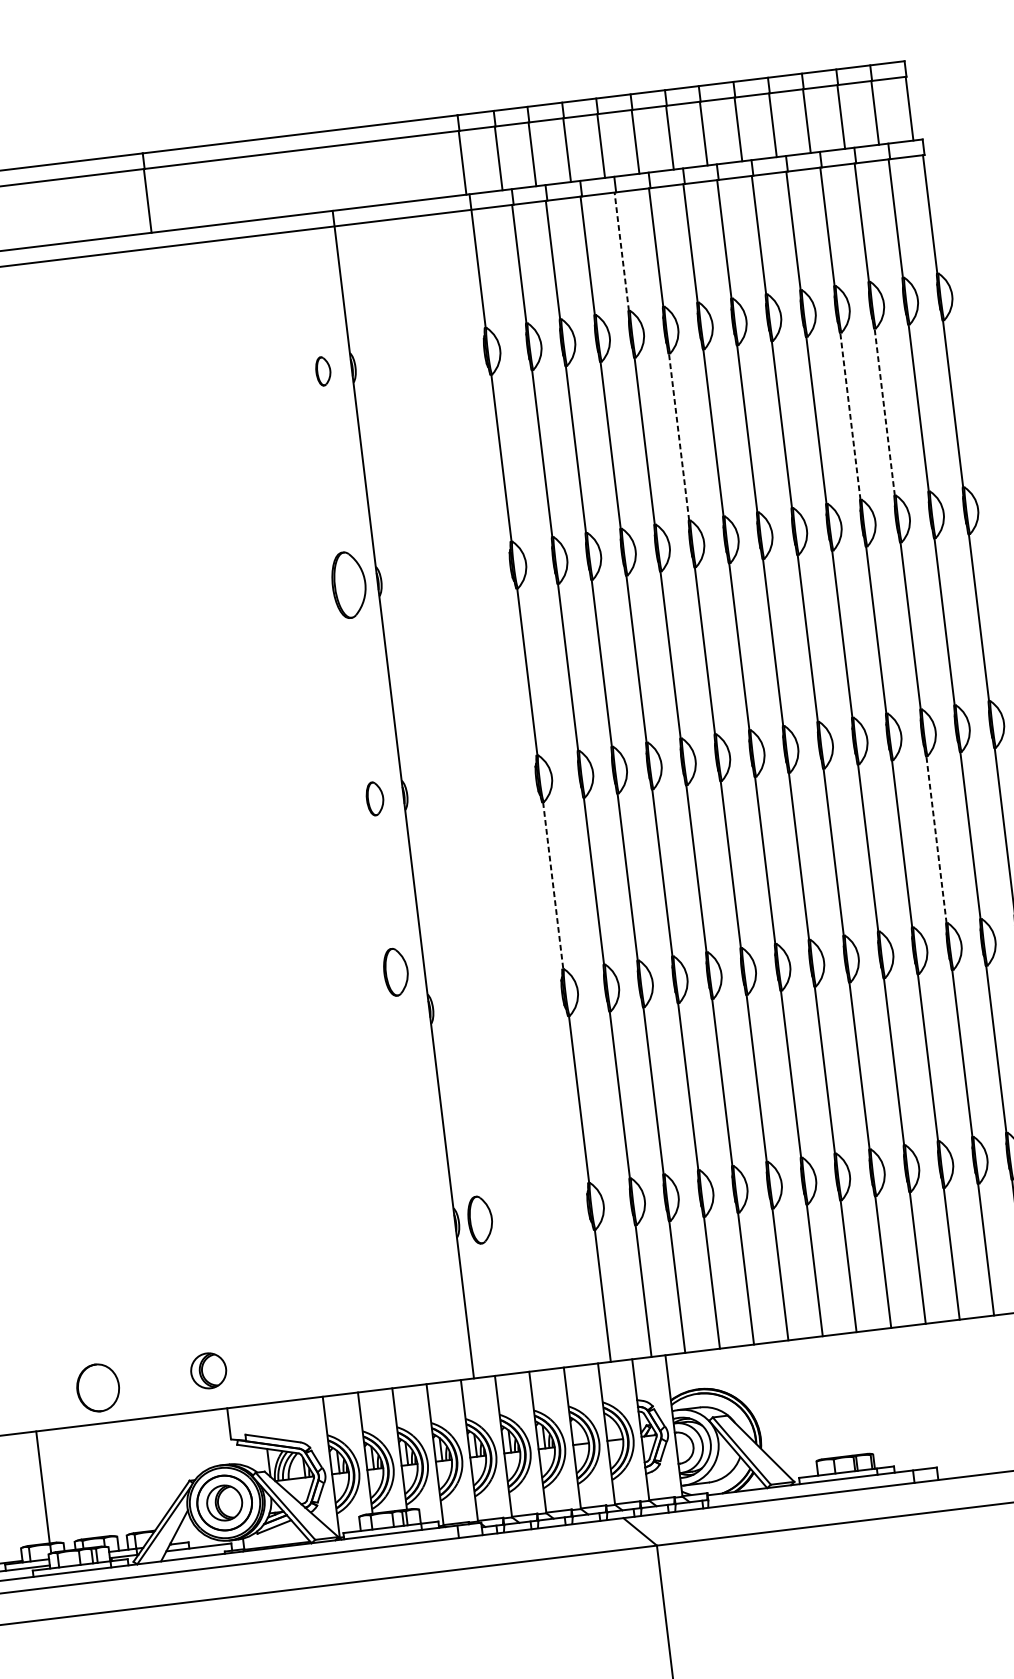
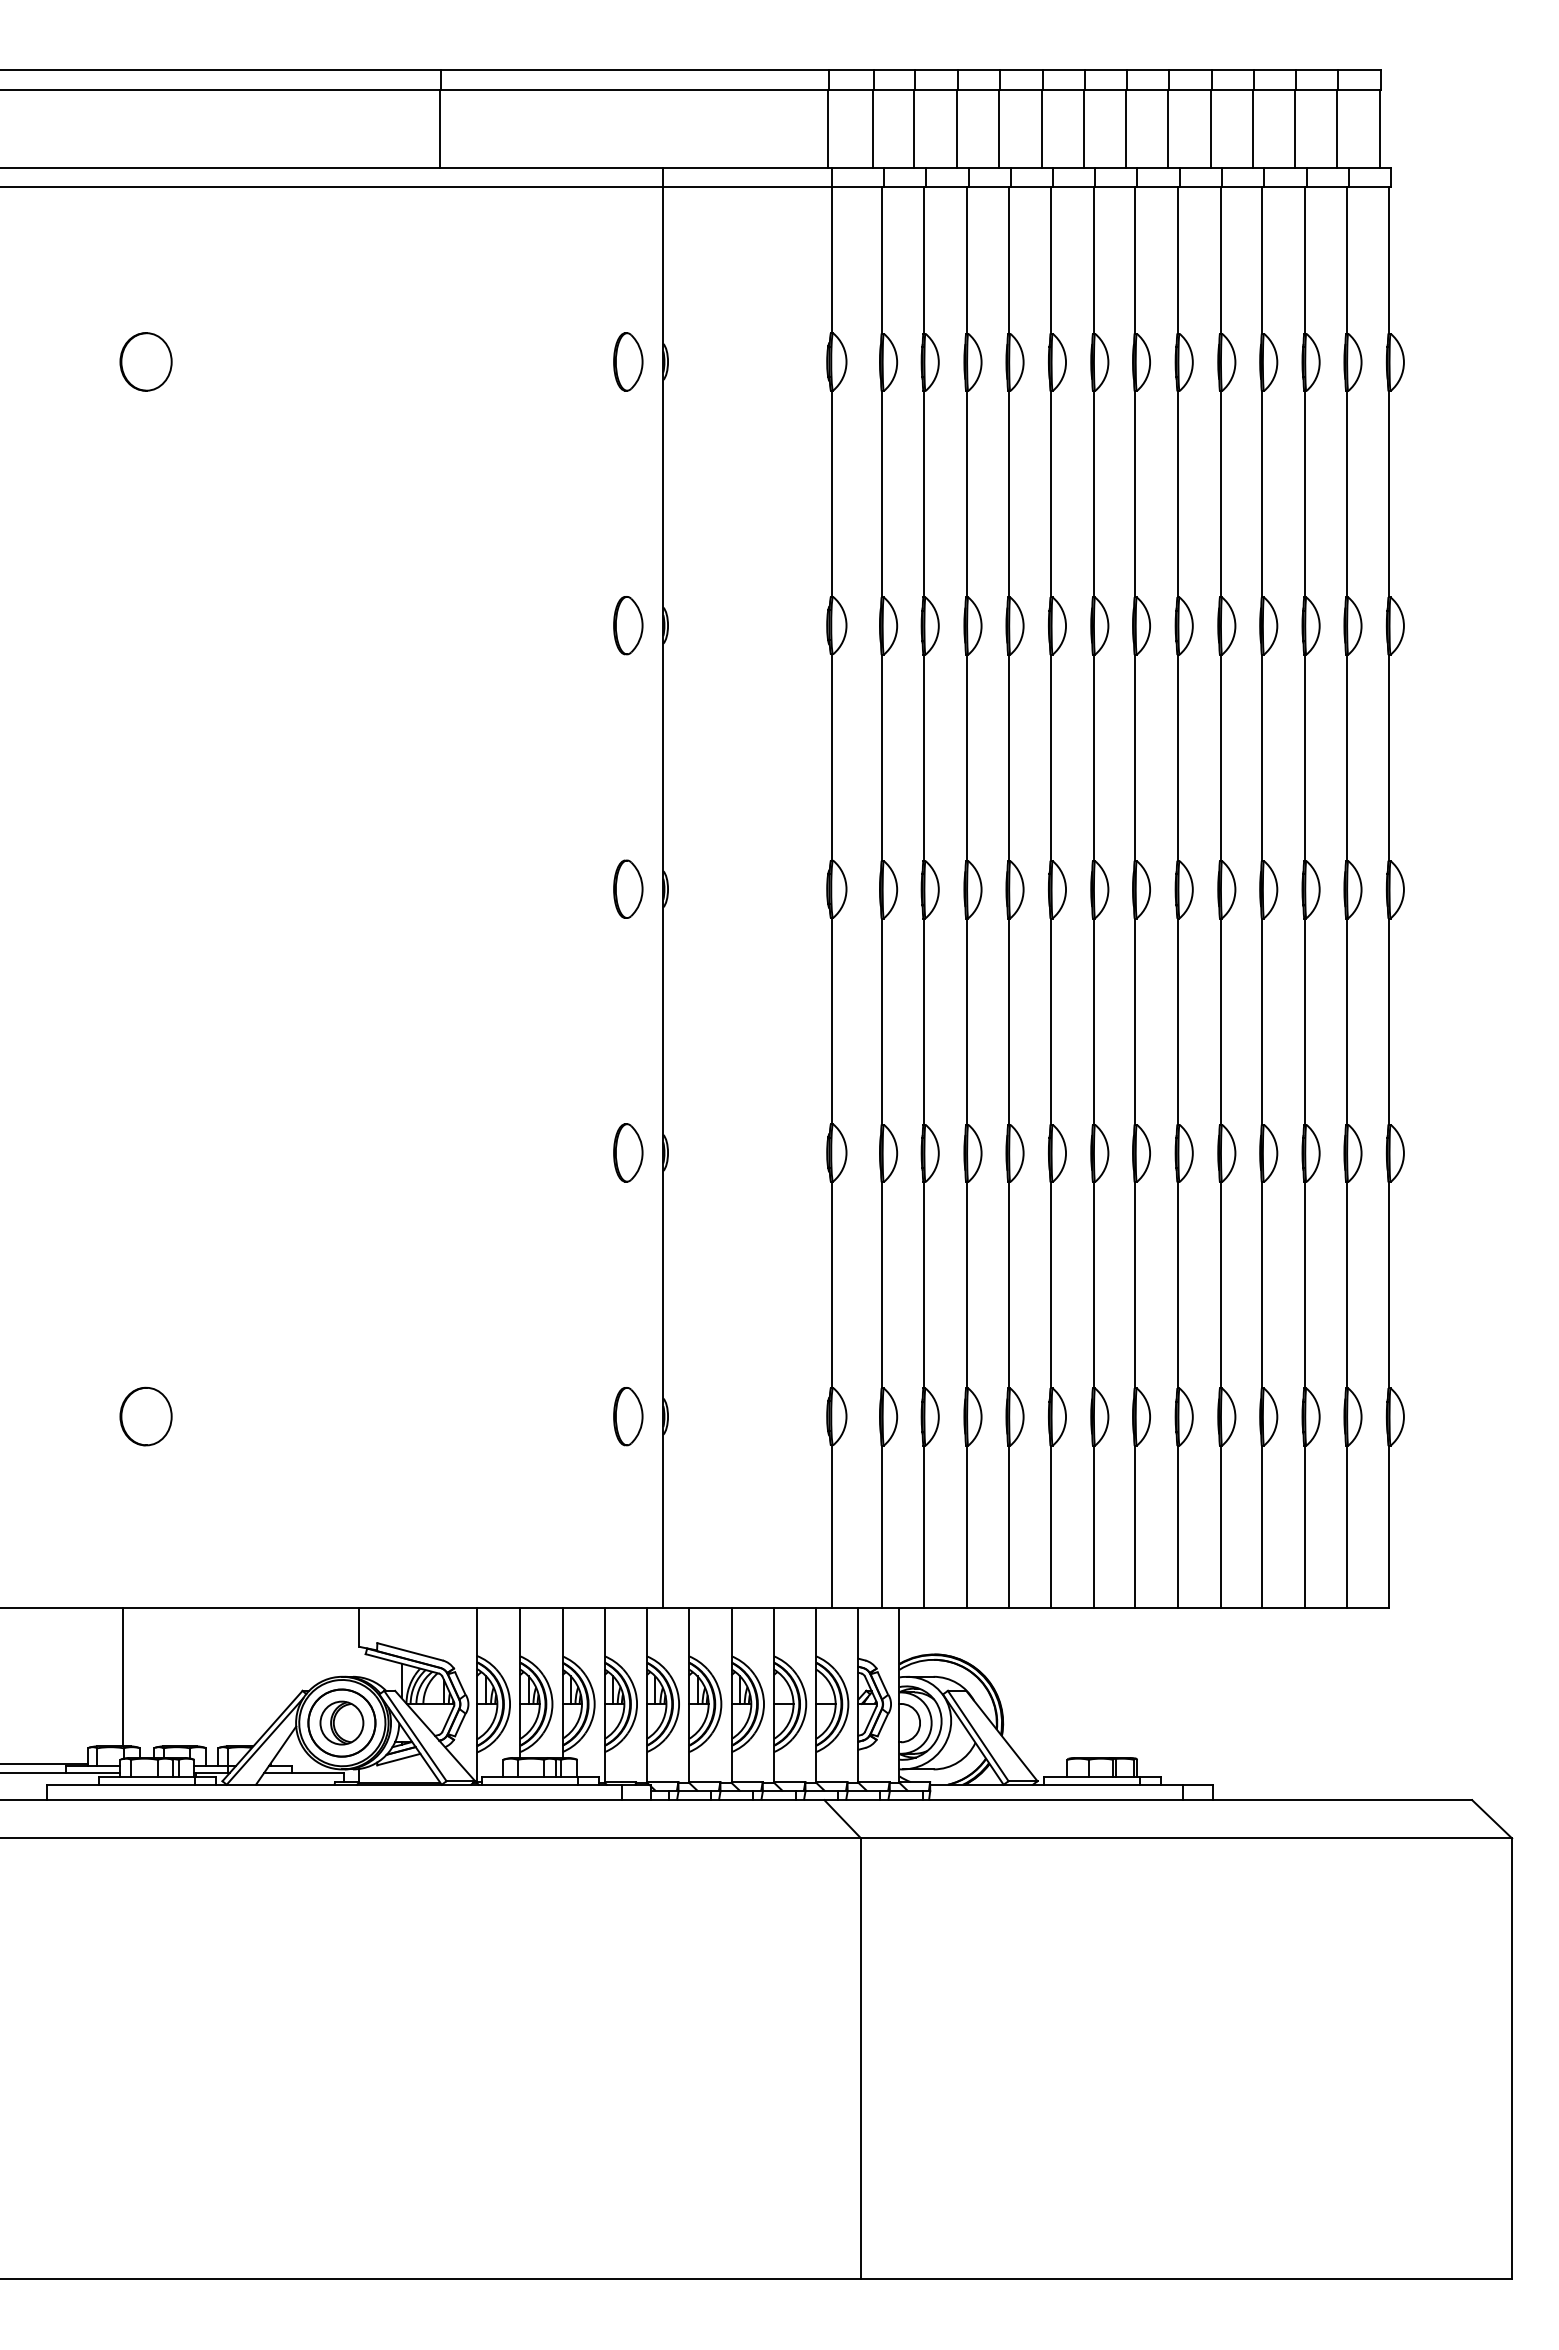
line: (621, 251) -> (1008, 260), dashed -> solid
part: (323, 370) -> (628, 361), size x1.67
line: (884, 411) -> (1304, 493), dashed -> solid
line: (850, 415) -> (1262, 493), dashed -> solid
line: (679, 436) -> (1051, 493), dashed -> solid
part: (349, 584) -> (628, 625), size x0.71
part: (375, 798) -> (628, 888), size x1.43
line: (936, 839) -> (1304, 1021), dashed -> solid
line: (553, 886) -> (832, 1021), dashed -> solid
part: (396, 971) -> (628, 1152), moved
part: (480, 1219) -> (628, 1416), moved
part: (208, 1370) -> (341, 1559), removed
part: (97, 1387) -> (145, 1416), moved

